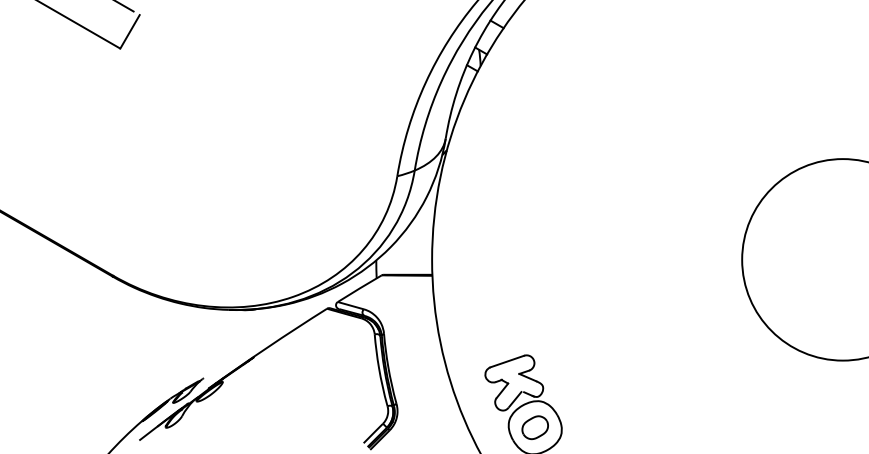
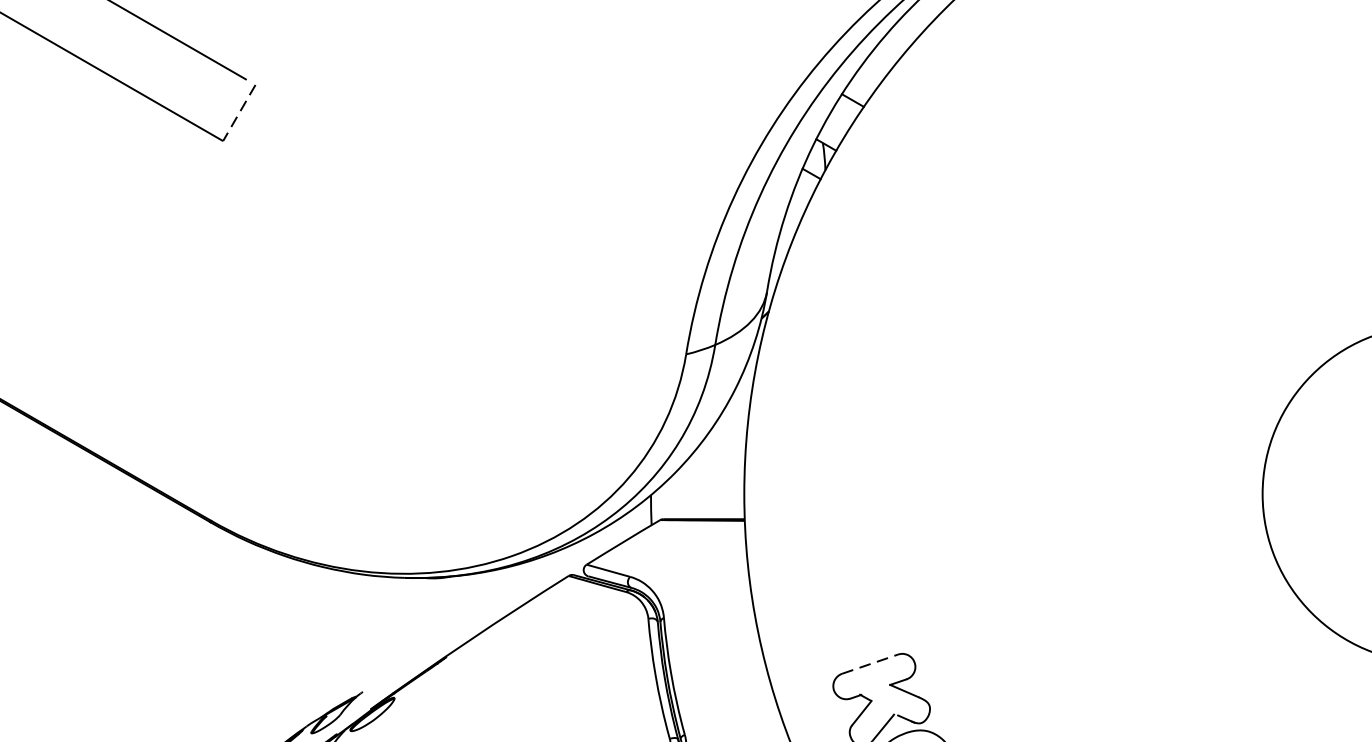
line: (129, 32) -> (238, 114), solid -> dashed
line: (507, 361) -> (870, 664), solid -> dashed

